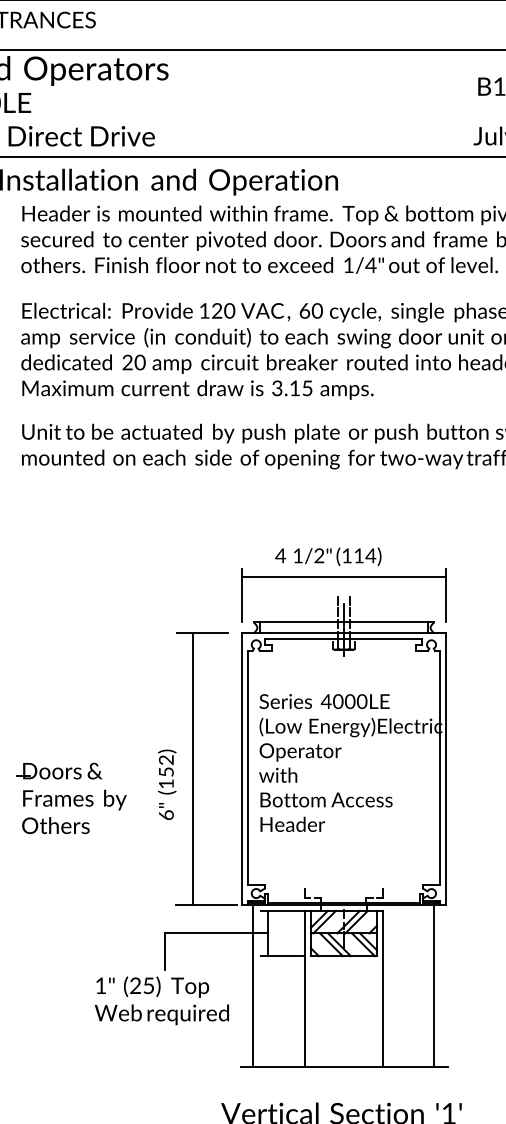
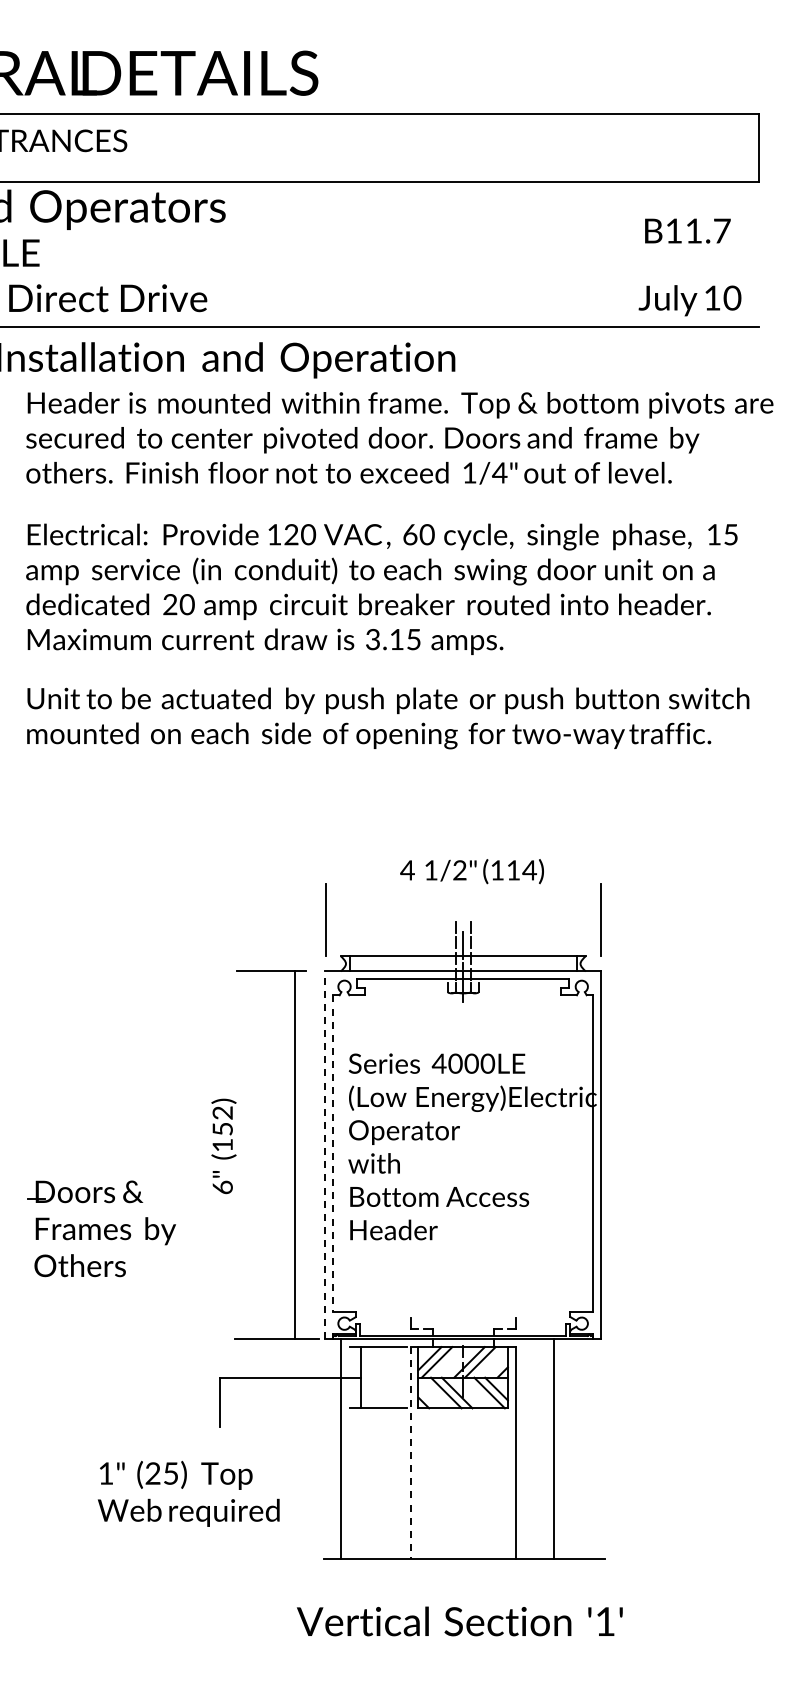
text: (327, 556) -> (471, 871), moved
line: (343, 577) -> (462, 895), removed
line: (248, 768) -> (333, 1154), solid -> dashed
line: (192, 769) -> (294, 1155), moved
line: (242, 769) -> (325, 1155), solid -> dashed
text: (166, 784) -> (223, 1146), moved
part: (71, 798) -> (101, 1228), moved
line: (434, 985) -> (553, 1448), moved
line: (305, 988) -> (410, 1452), solid -> dashed
text: (161, 1000) -> (188, 1493), moved

